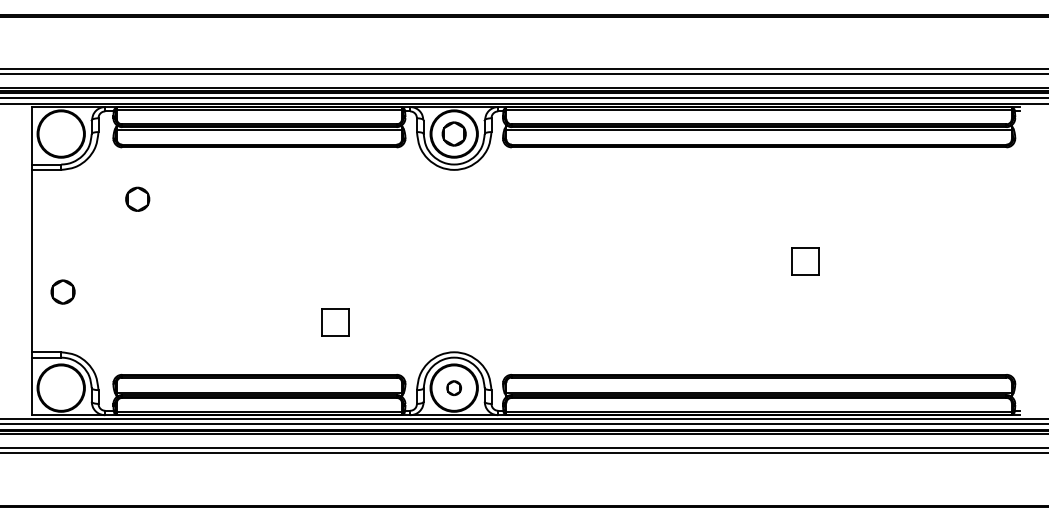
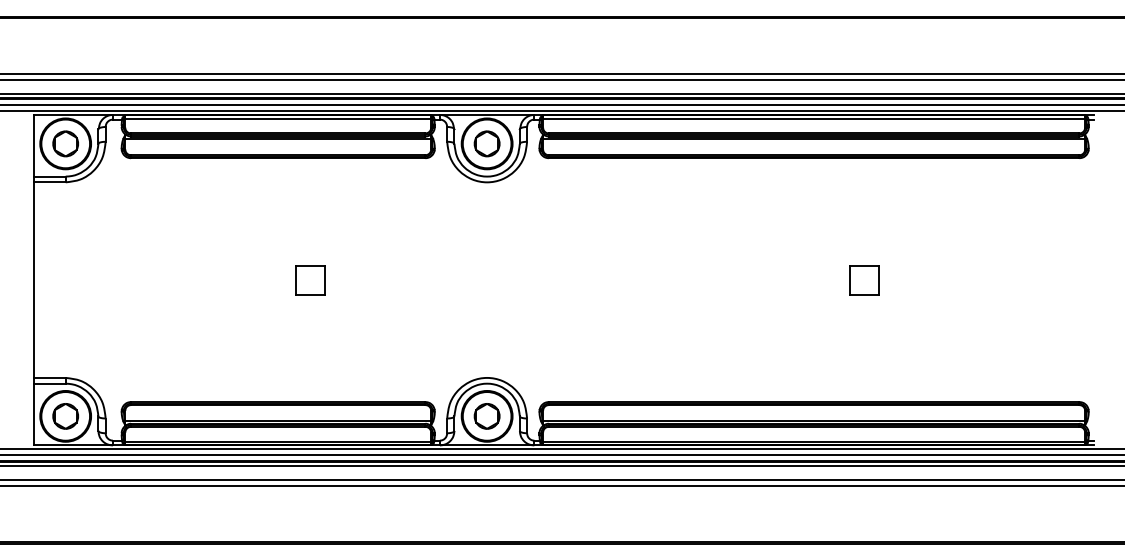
part: (137, 198) -> (65, 143), moved
part: (62, 292) -> (65, 416), moved
part: (335, 322) -> (310, 280), moved
part: (453, 388) -> (486, 416), size x1.67

